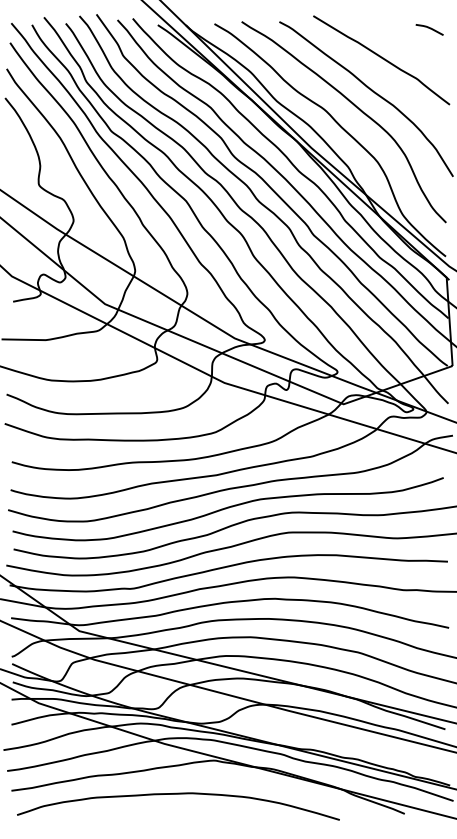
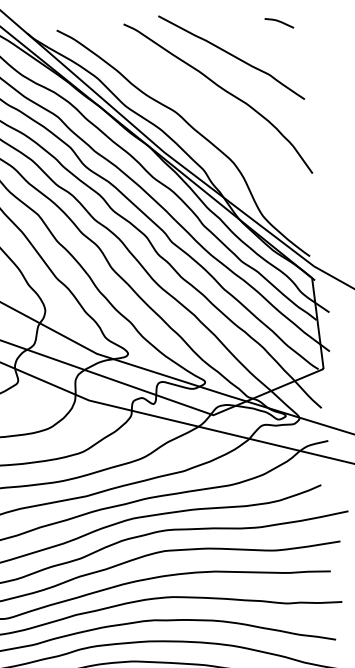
curve: (355, 107) -> (207, 107), removed

